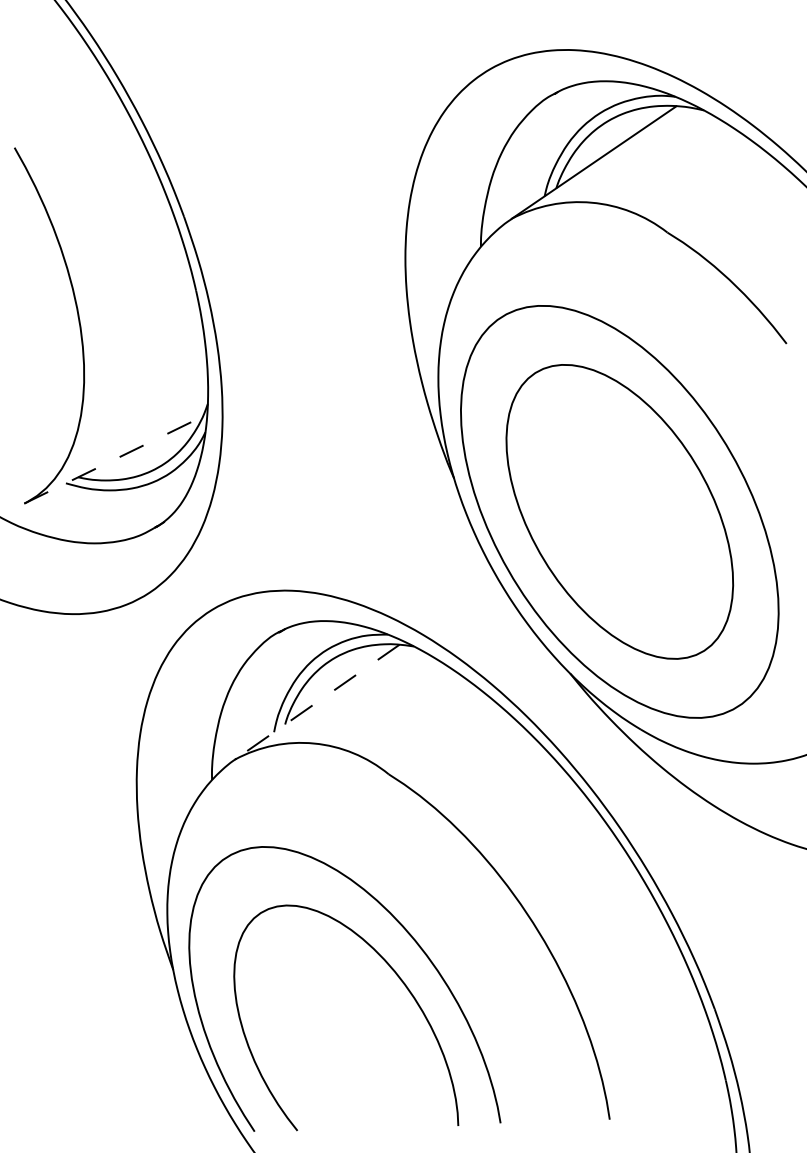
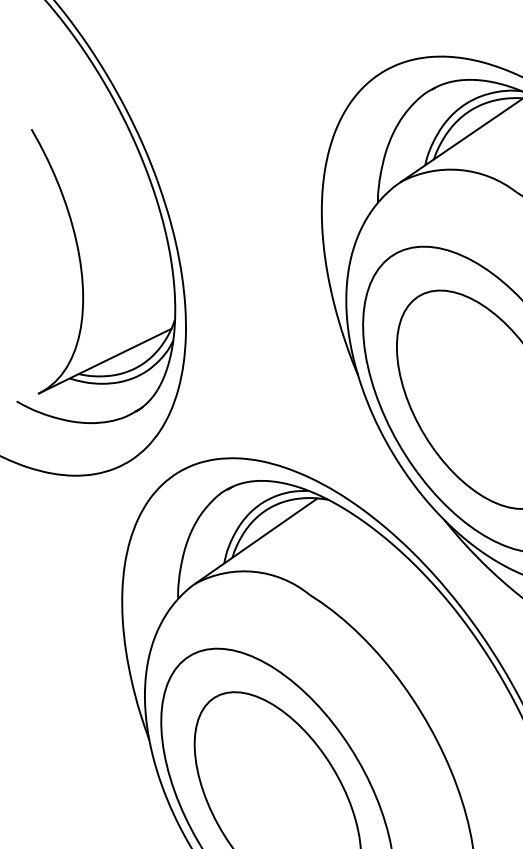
line: (114, 459) -> (105, 360), dashed -> solid
line: (317, 701) -> (256, 540), dashed -> solid

